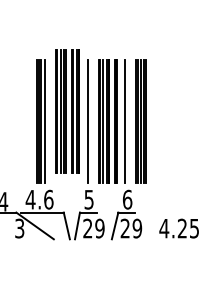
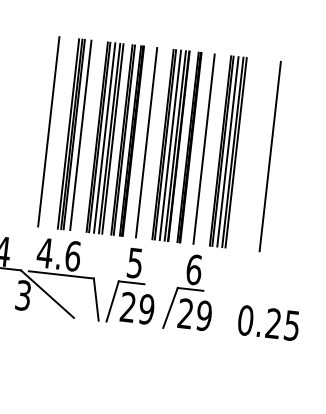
part: (67, 111) -> (115, 139), moved
line: (24, 121) -> (49, 131), added
line: (167, 121) -> (269, 156), added
text: (164, 228) -> (245, 320), 4.25 -> 0.25

